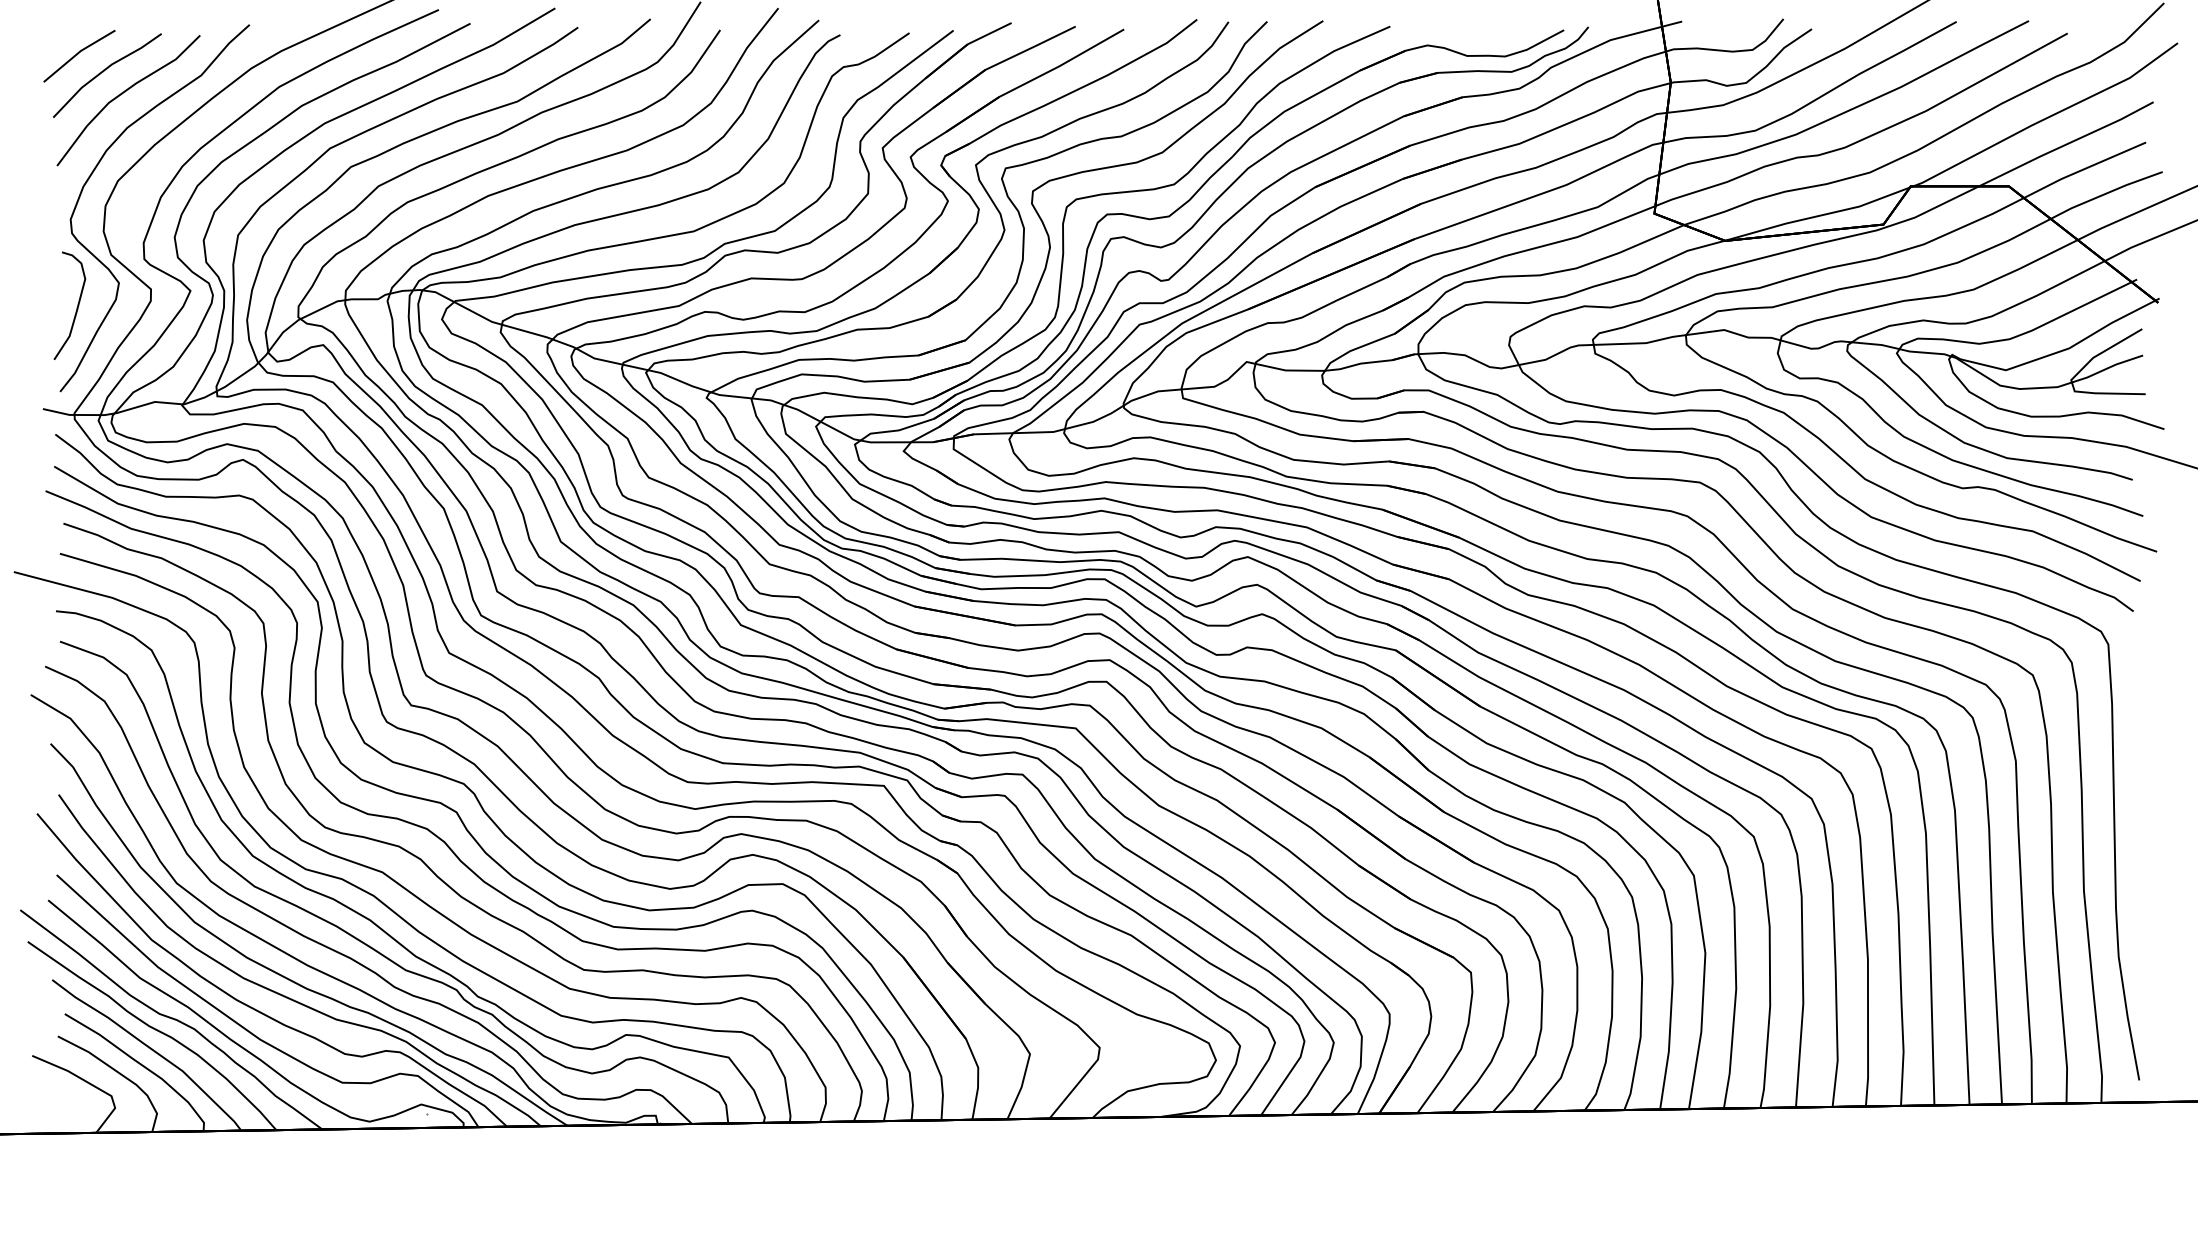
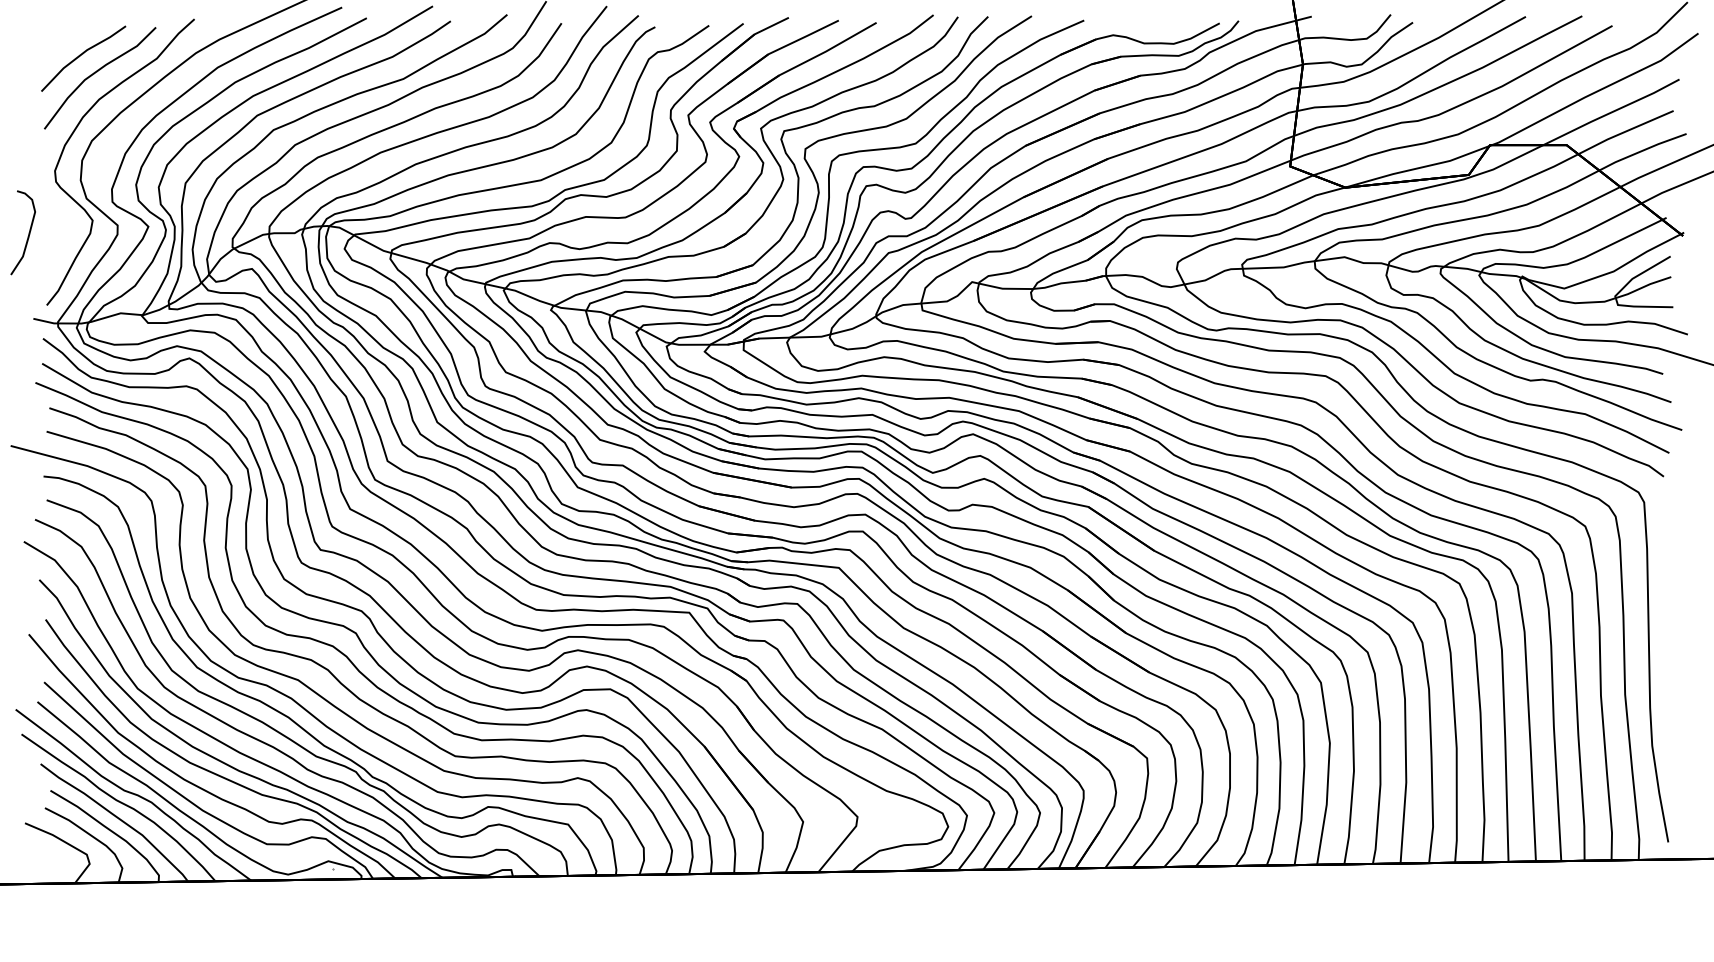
line: (78, 54) -> (61, 42), removed
curve: (76, 307) -> (28, 234), moved

